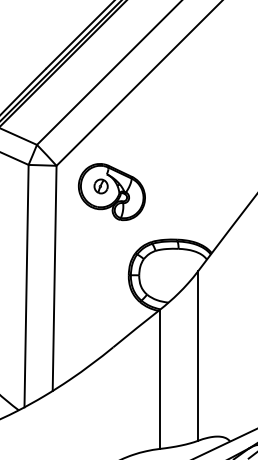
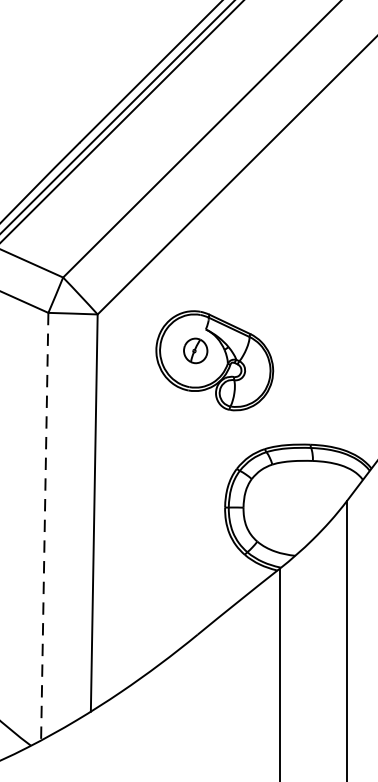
part: (111, 192) -> (213, 361), moved
line: (26, 286) -> (44, 527), solid -> dashed

